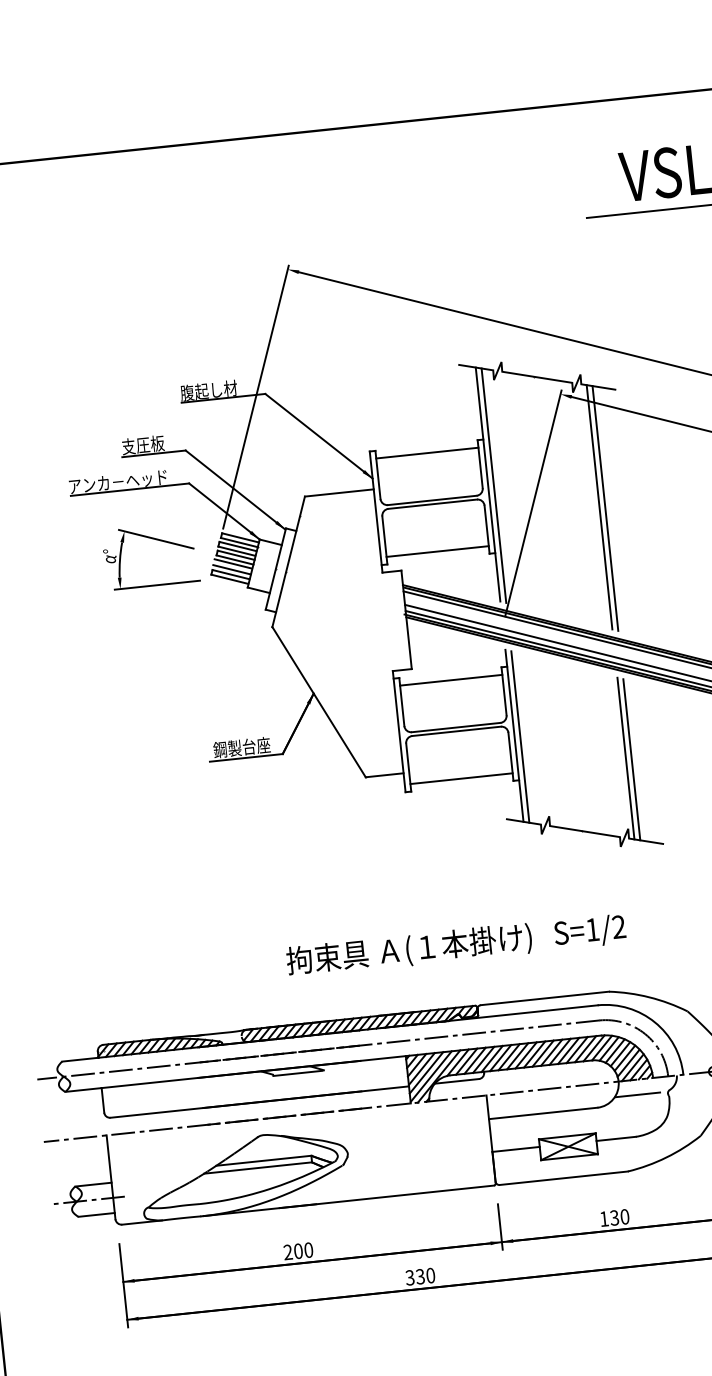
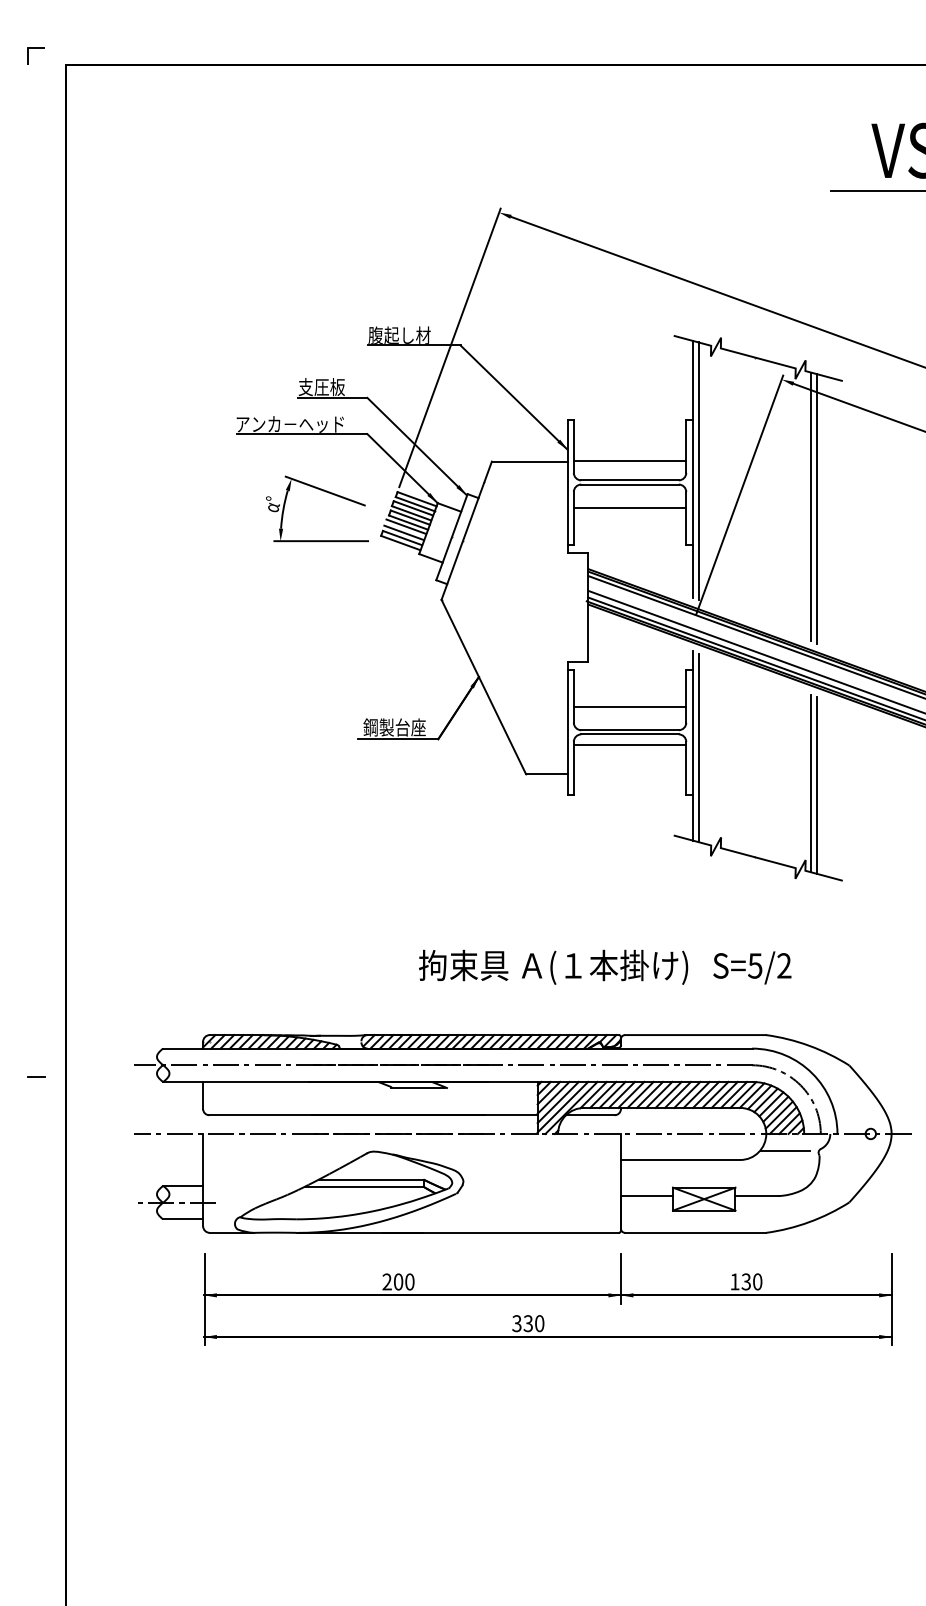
line: (426, 453) -> (629, 461), moved
line: (437, 551) -> (629, 507), moved
line: (450, 680) -> (629, 707), moved
line: (461, 778) -> (629, 745), moved
text: (592, 929) -> (755, 965), S=1/2 -> S=5/2

